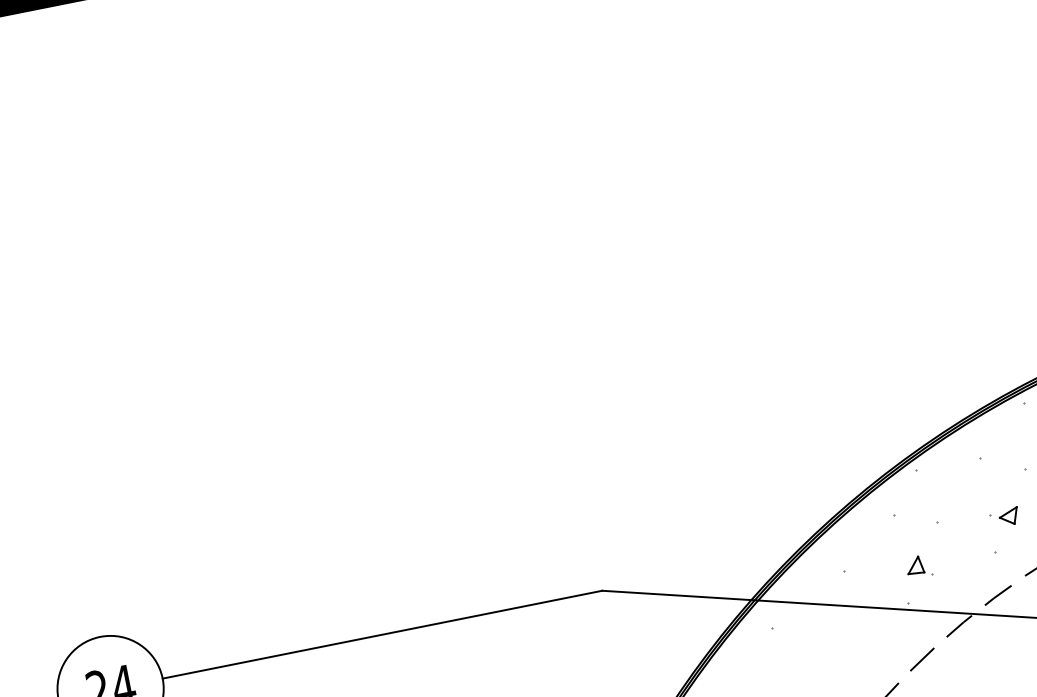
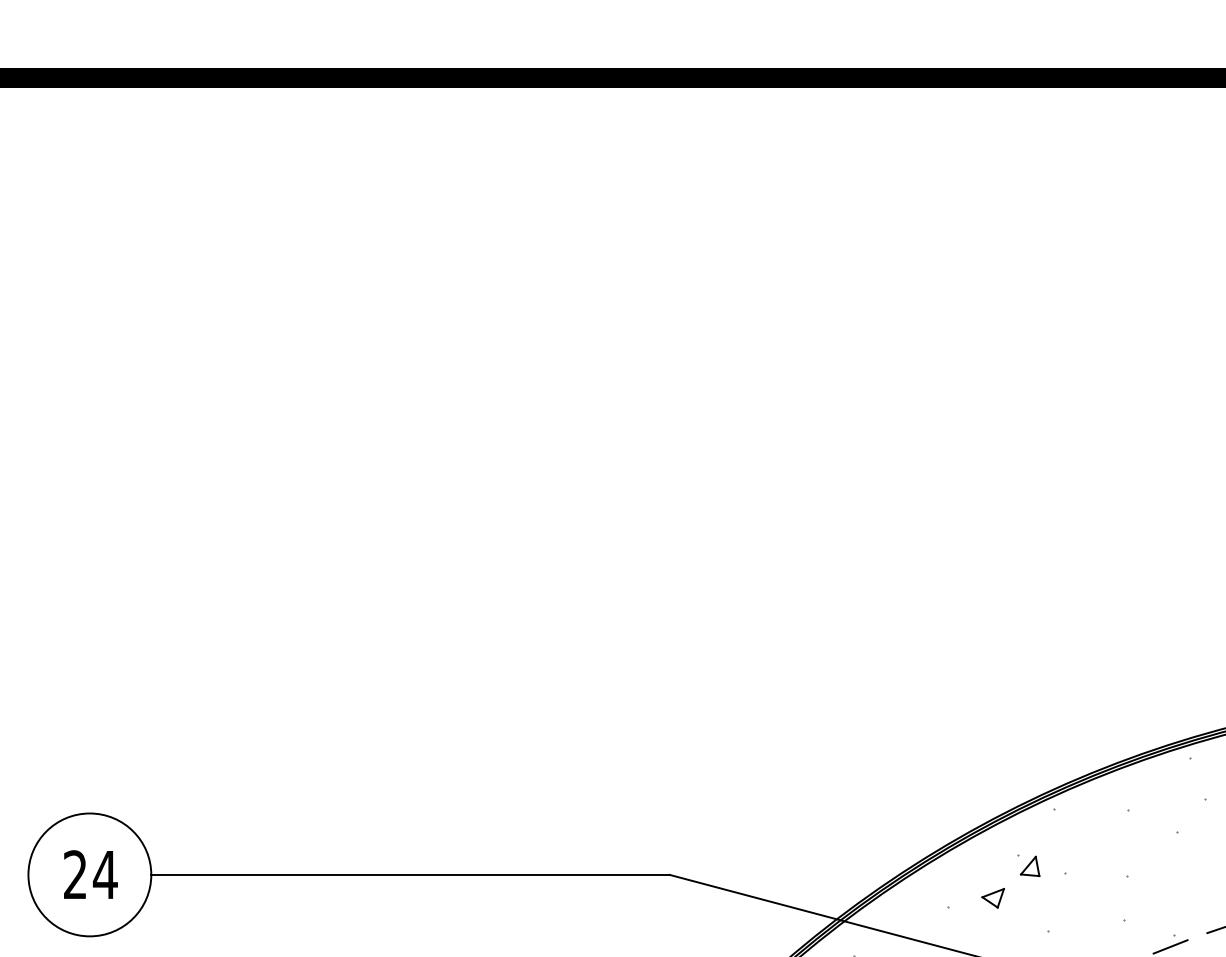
part: (1008, 517) -> (992, 898), moved
part: (915, 565) -> (1030, 866), moved

